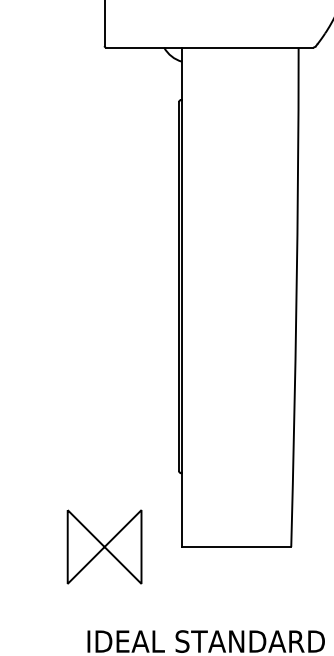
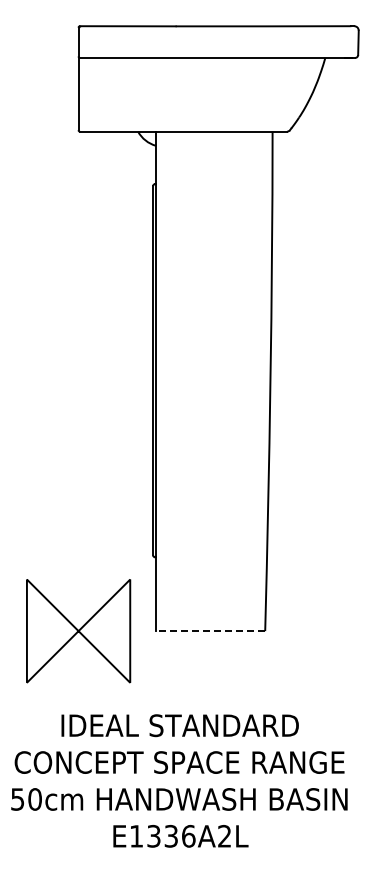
part: (104, 546) -> (78, 630), size x1.4
line: (236, 547) -> (210, 631), solid -> dashed

